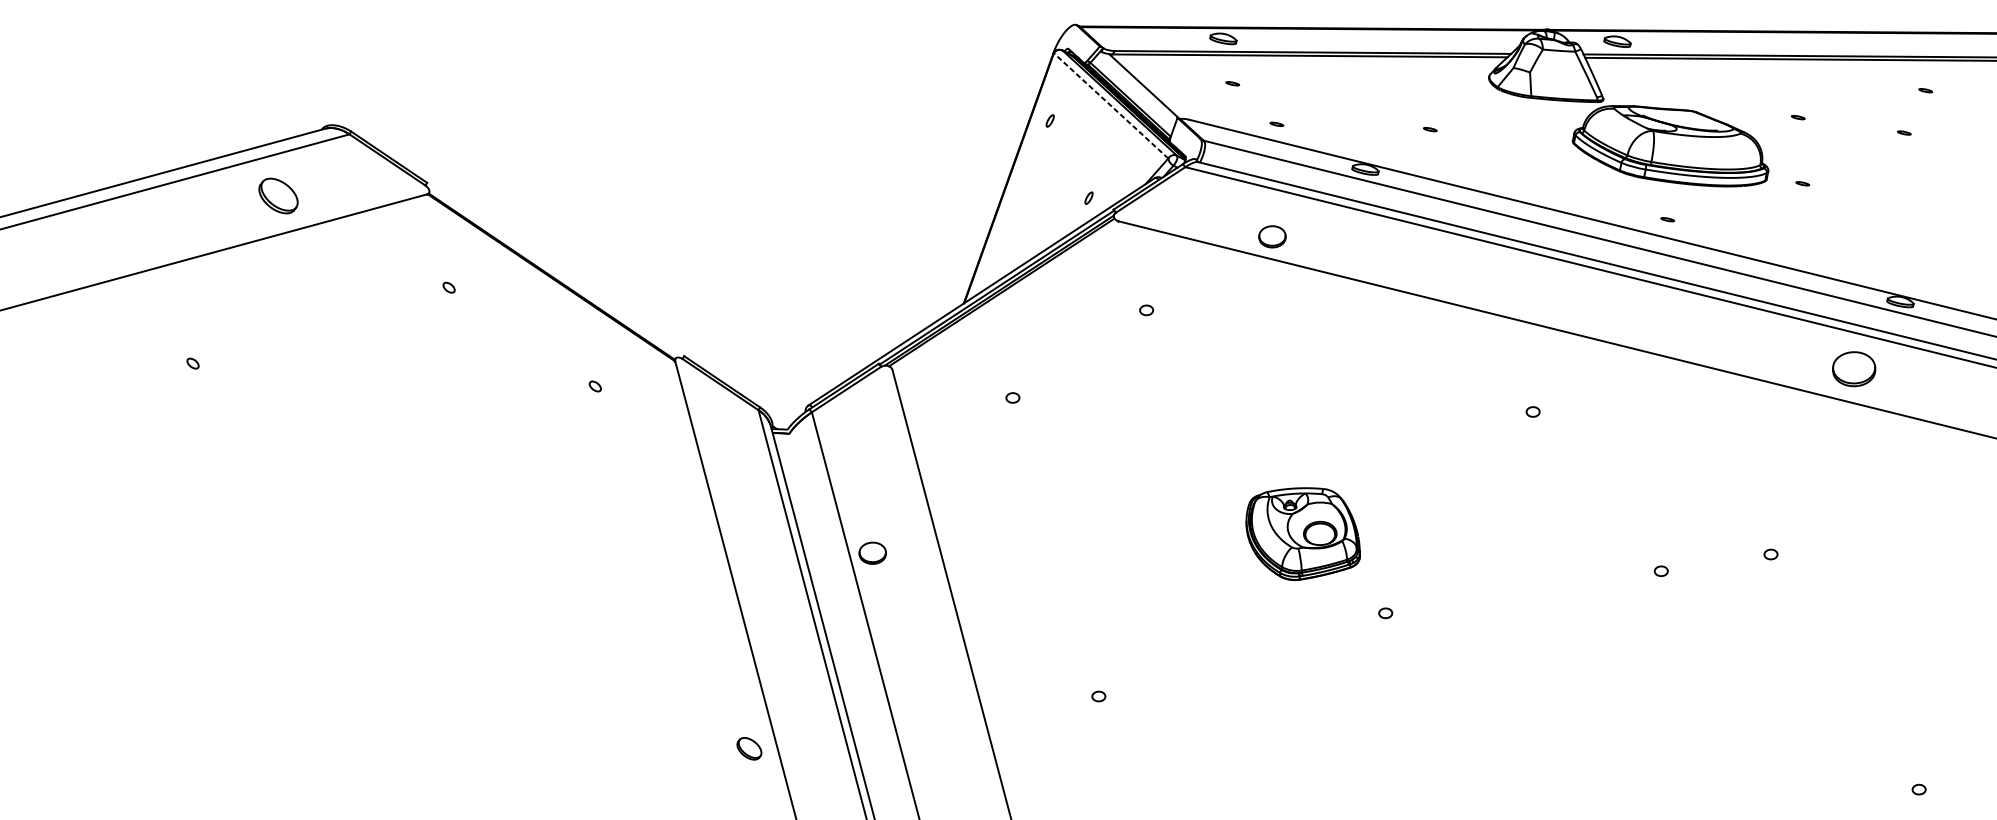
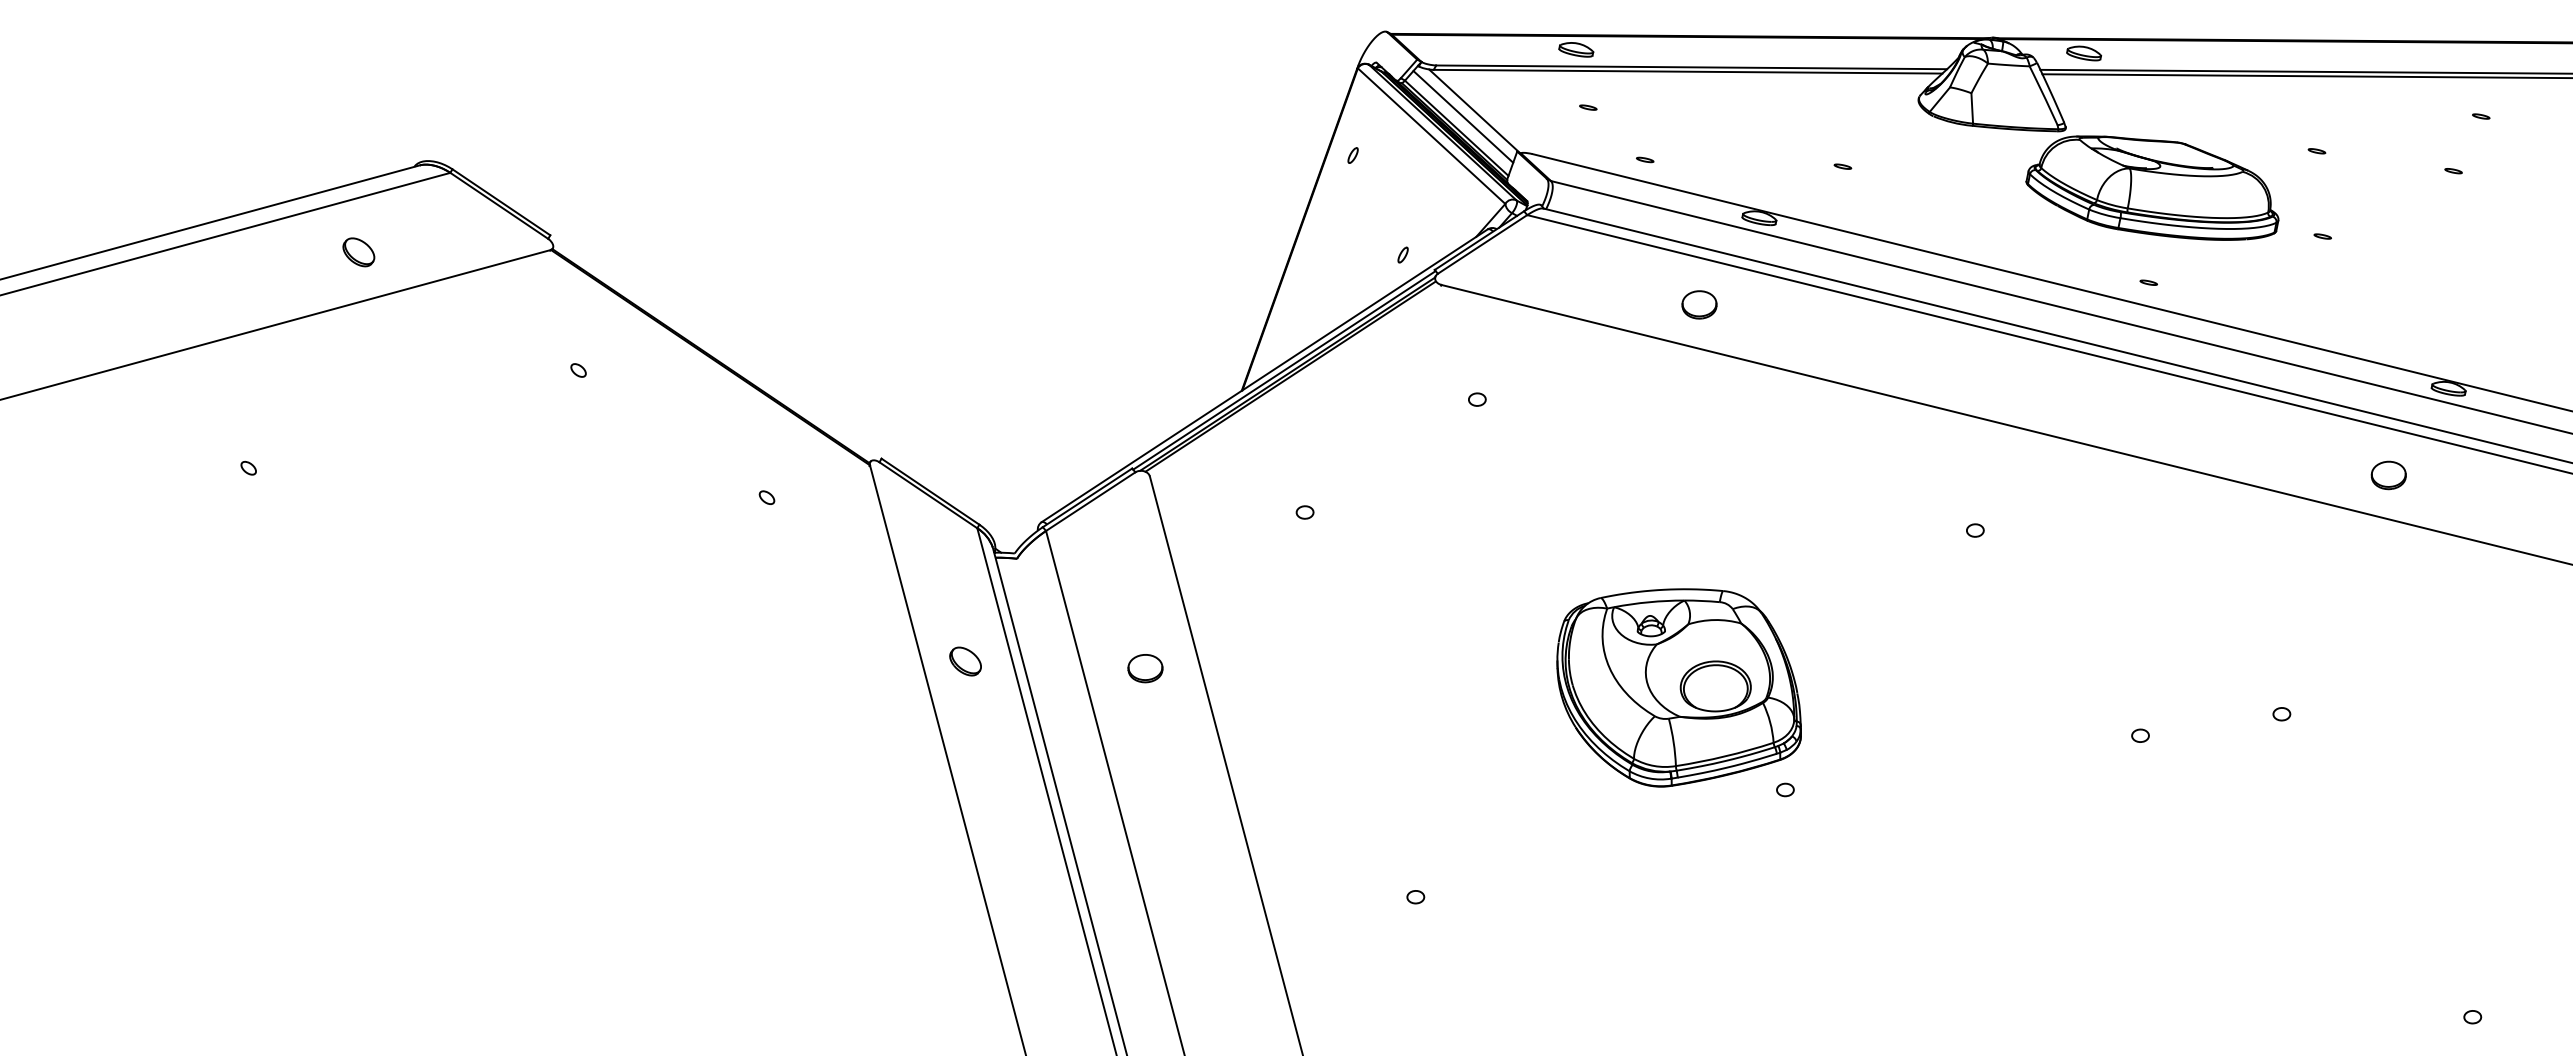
line: (1135, 90) -> (1463, 116), added
line: (1111, 105) -> (1431, 135), dashed -> solid
part: (278, 196) -> (358, 252), size x0.62
part: (1272, 236) -> (1699, 304), moved
part: (1853, 369) -> (2388, 475), size x0.62
part: (1302, 533) -> (1678, 687), size x1.67
part: (872, 553) -> (1145, 668), moved
part: (749, 748) -> (965, 661), moved

